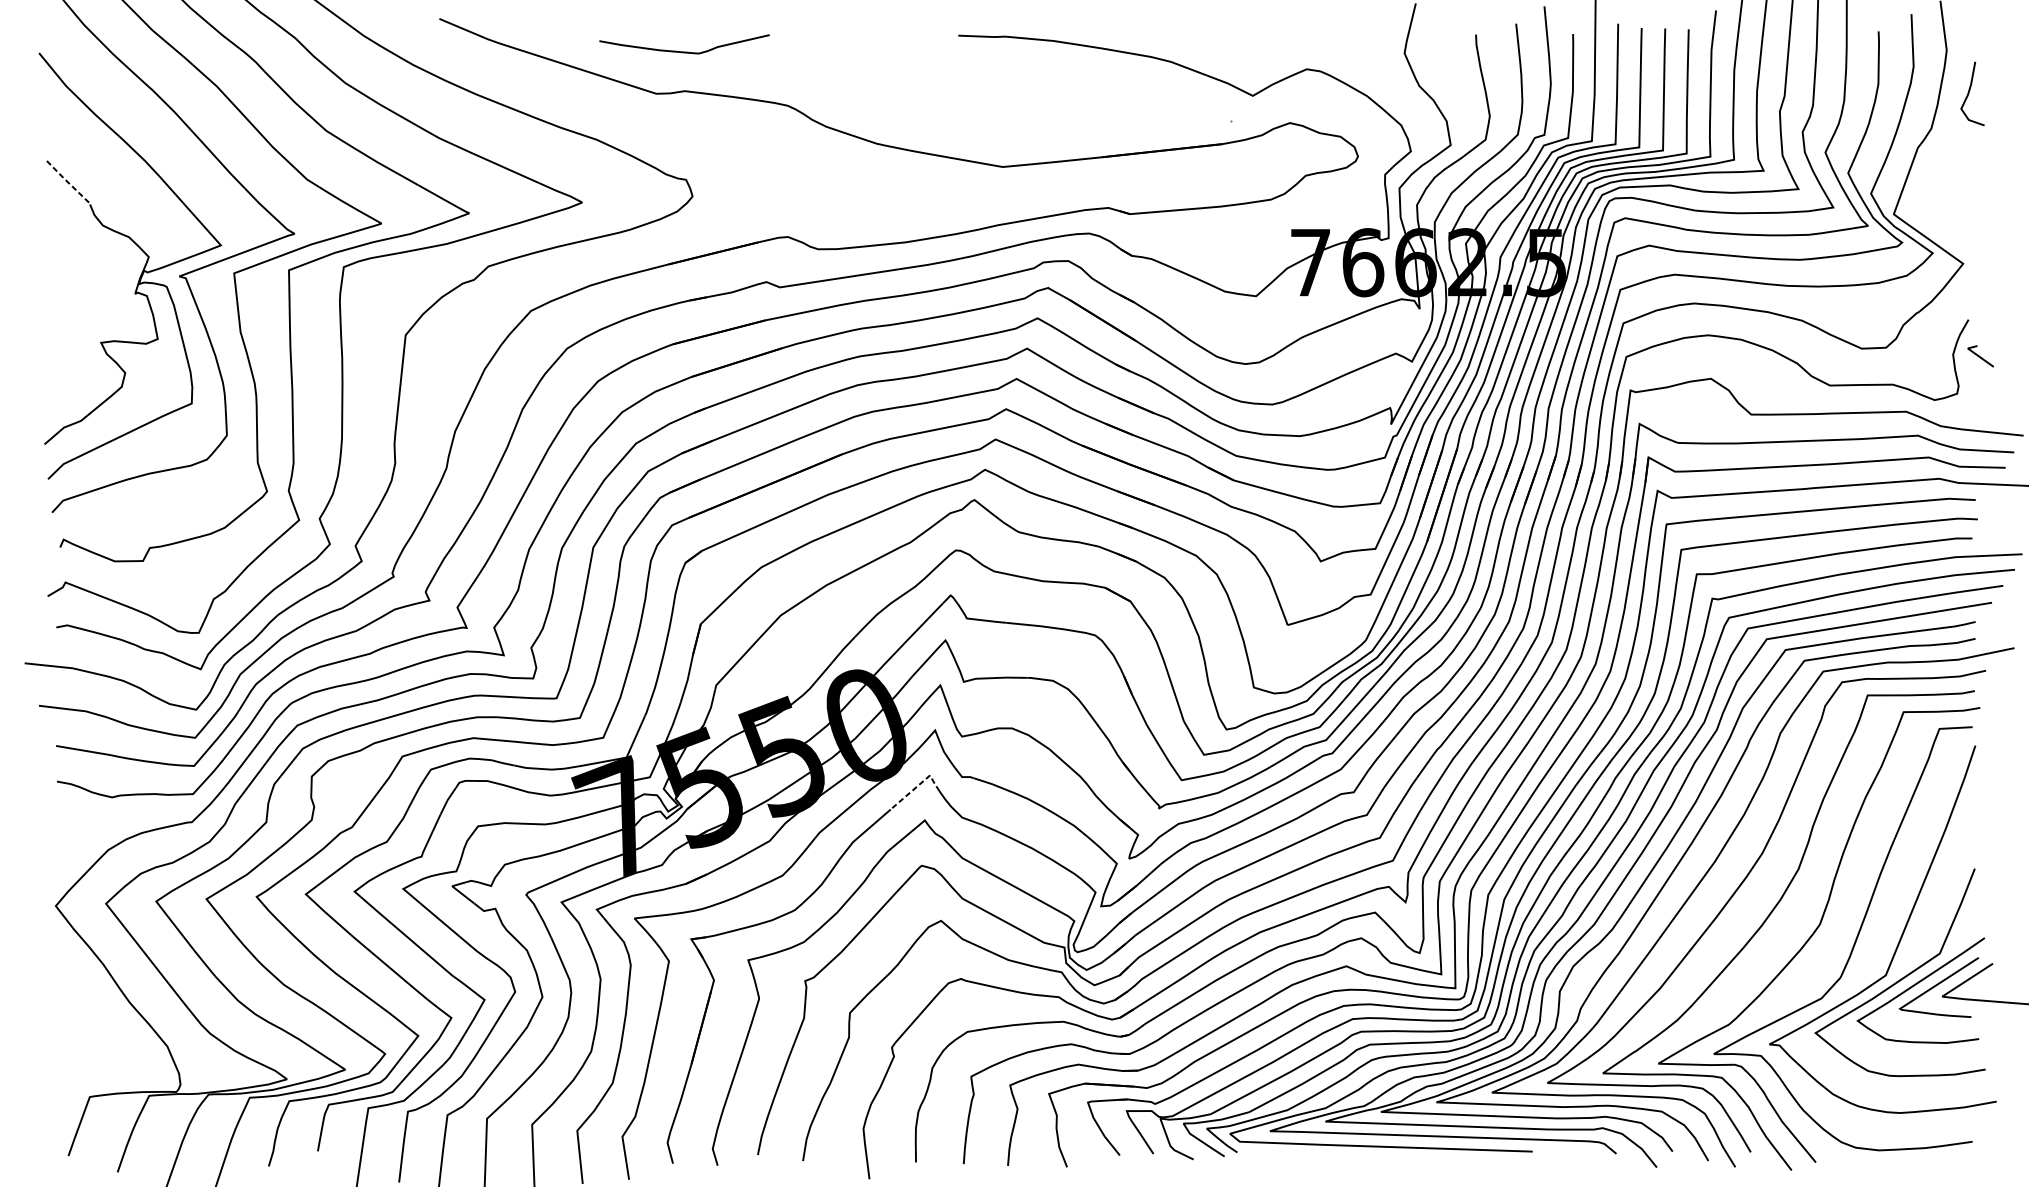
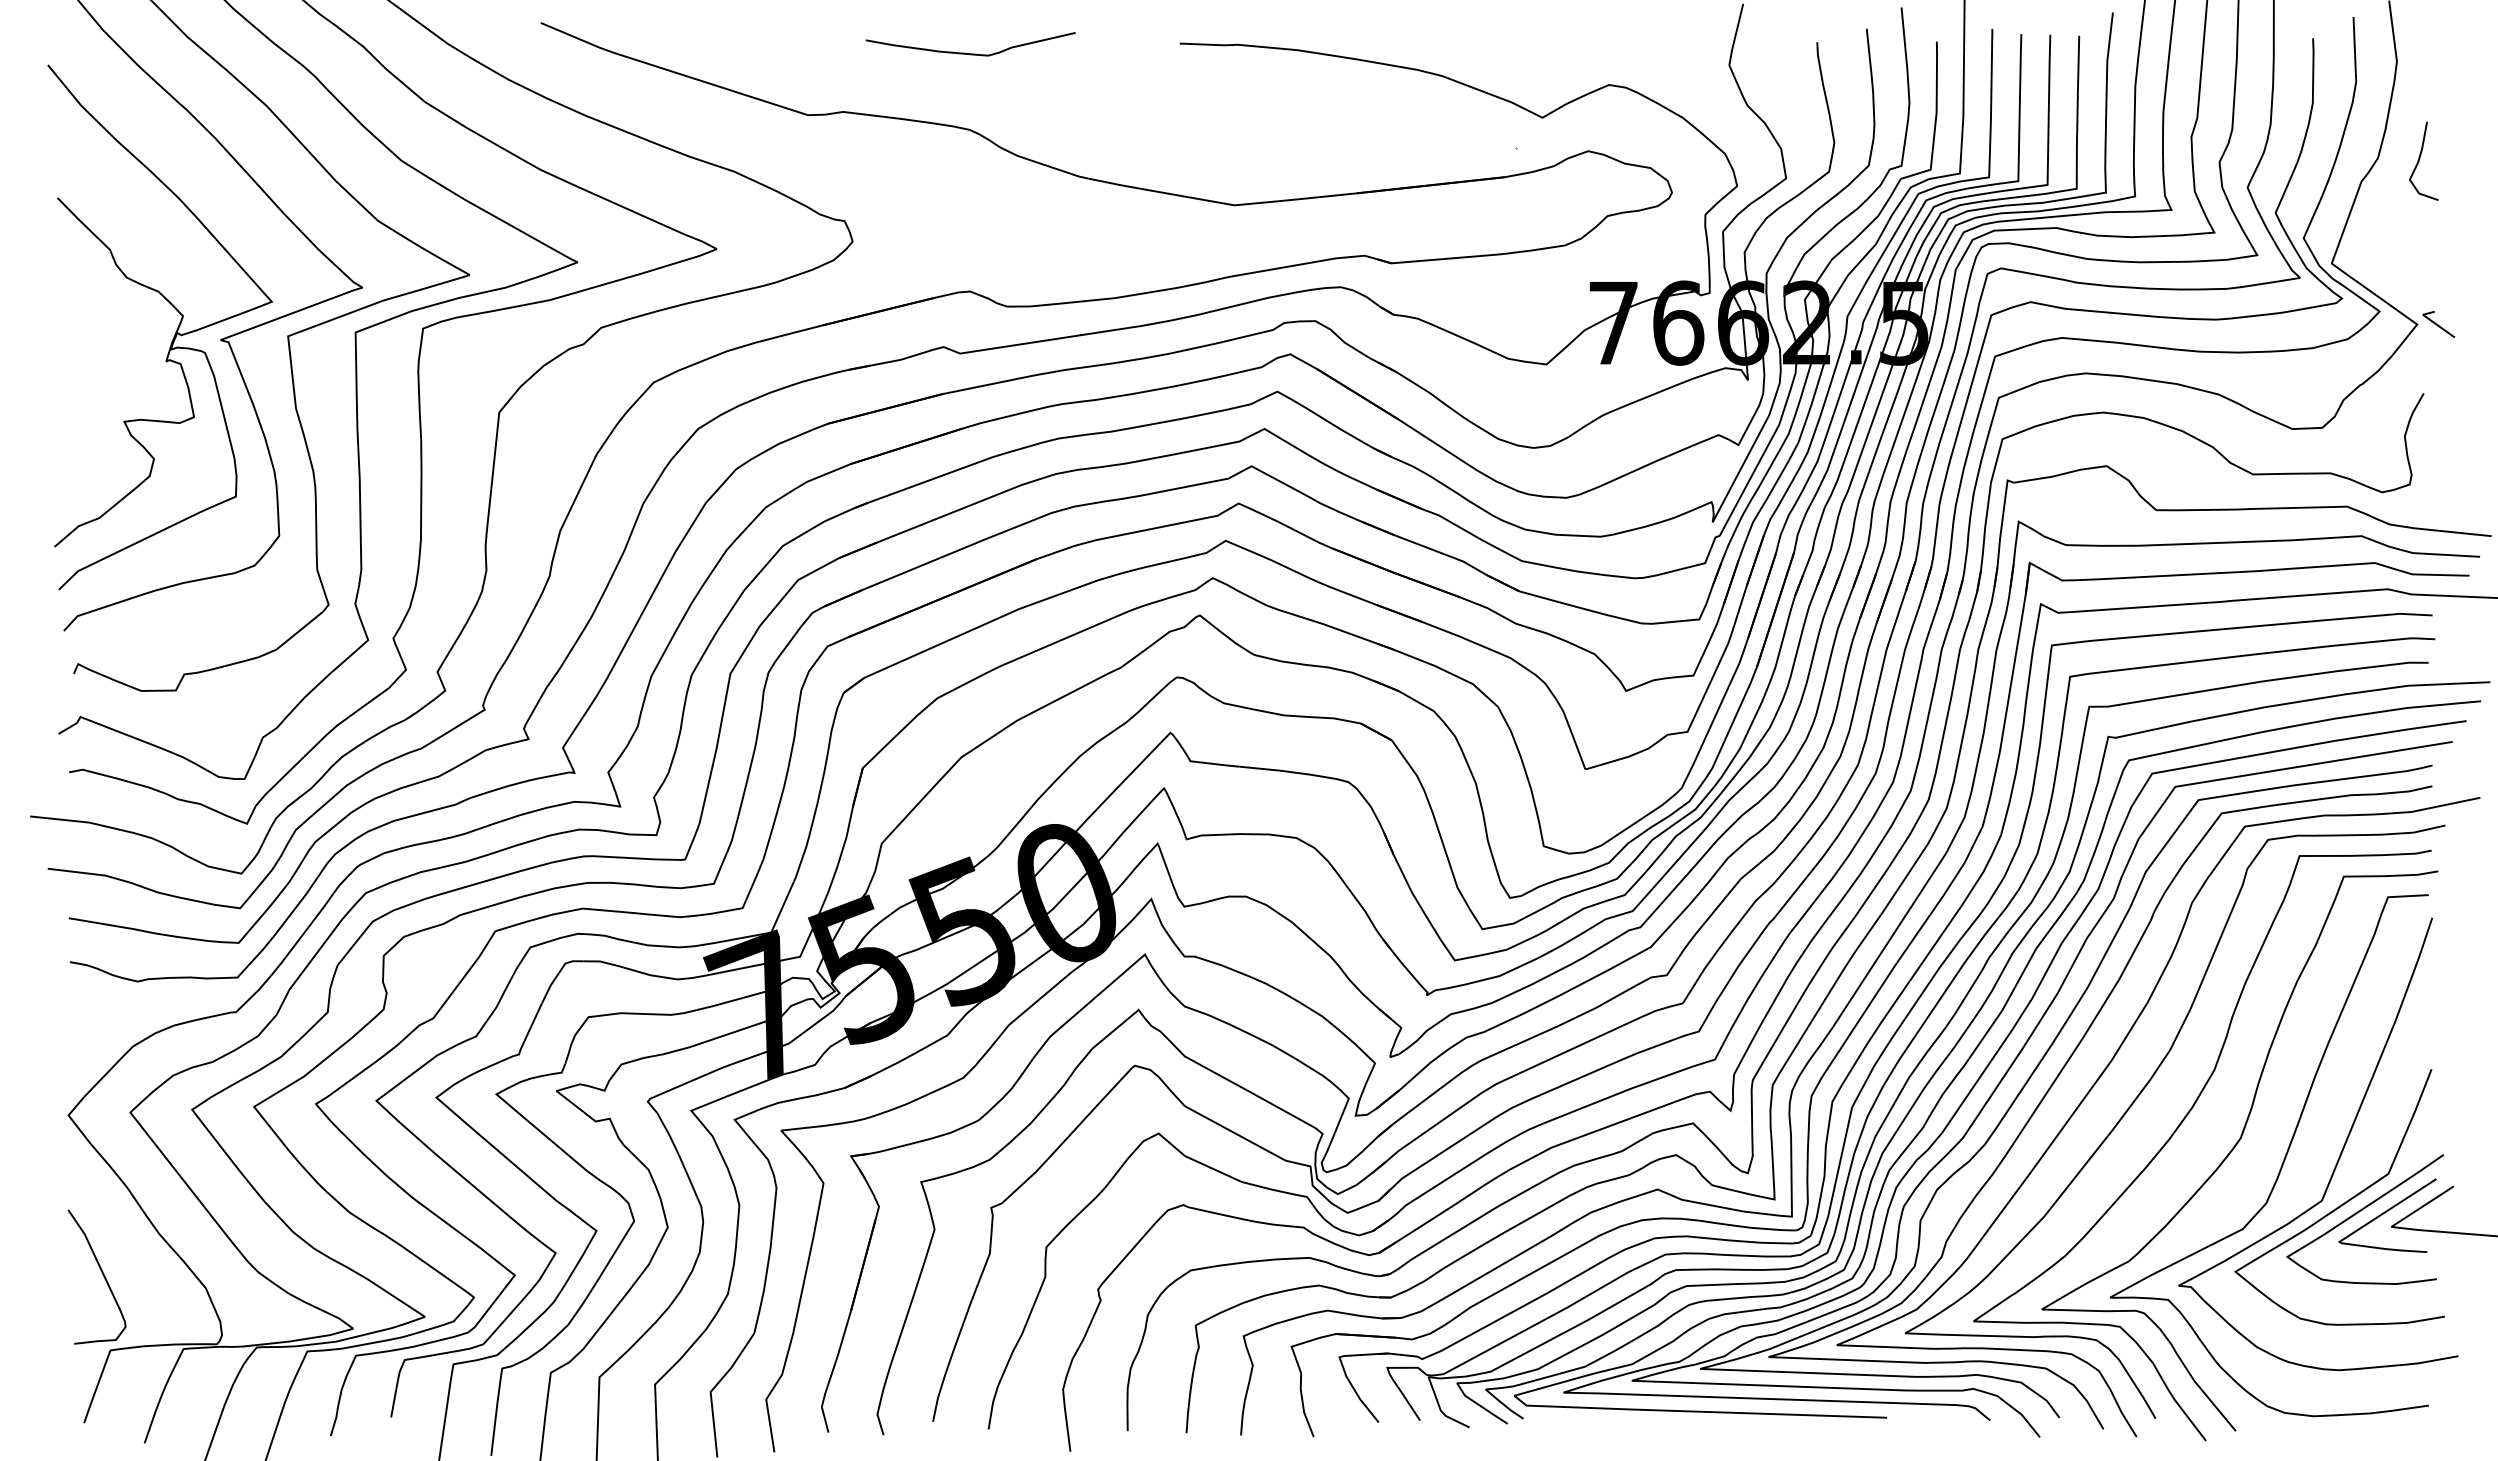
curve: (684, 51) -> (970, 53), moved
curve: (1969, 91) -> (2420, 158), moved
line: (68, 182) -> (84, 224), dashed -> solid
line: (1980, 356) -> (2438, 324), moved
line: (918, 785) -> (1130, 967), dashed -> solid
curve: (83, 1035) -> (102, 1274), added

